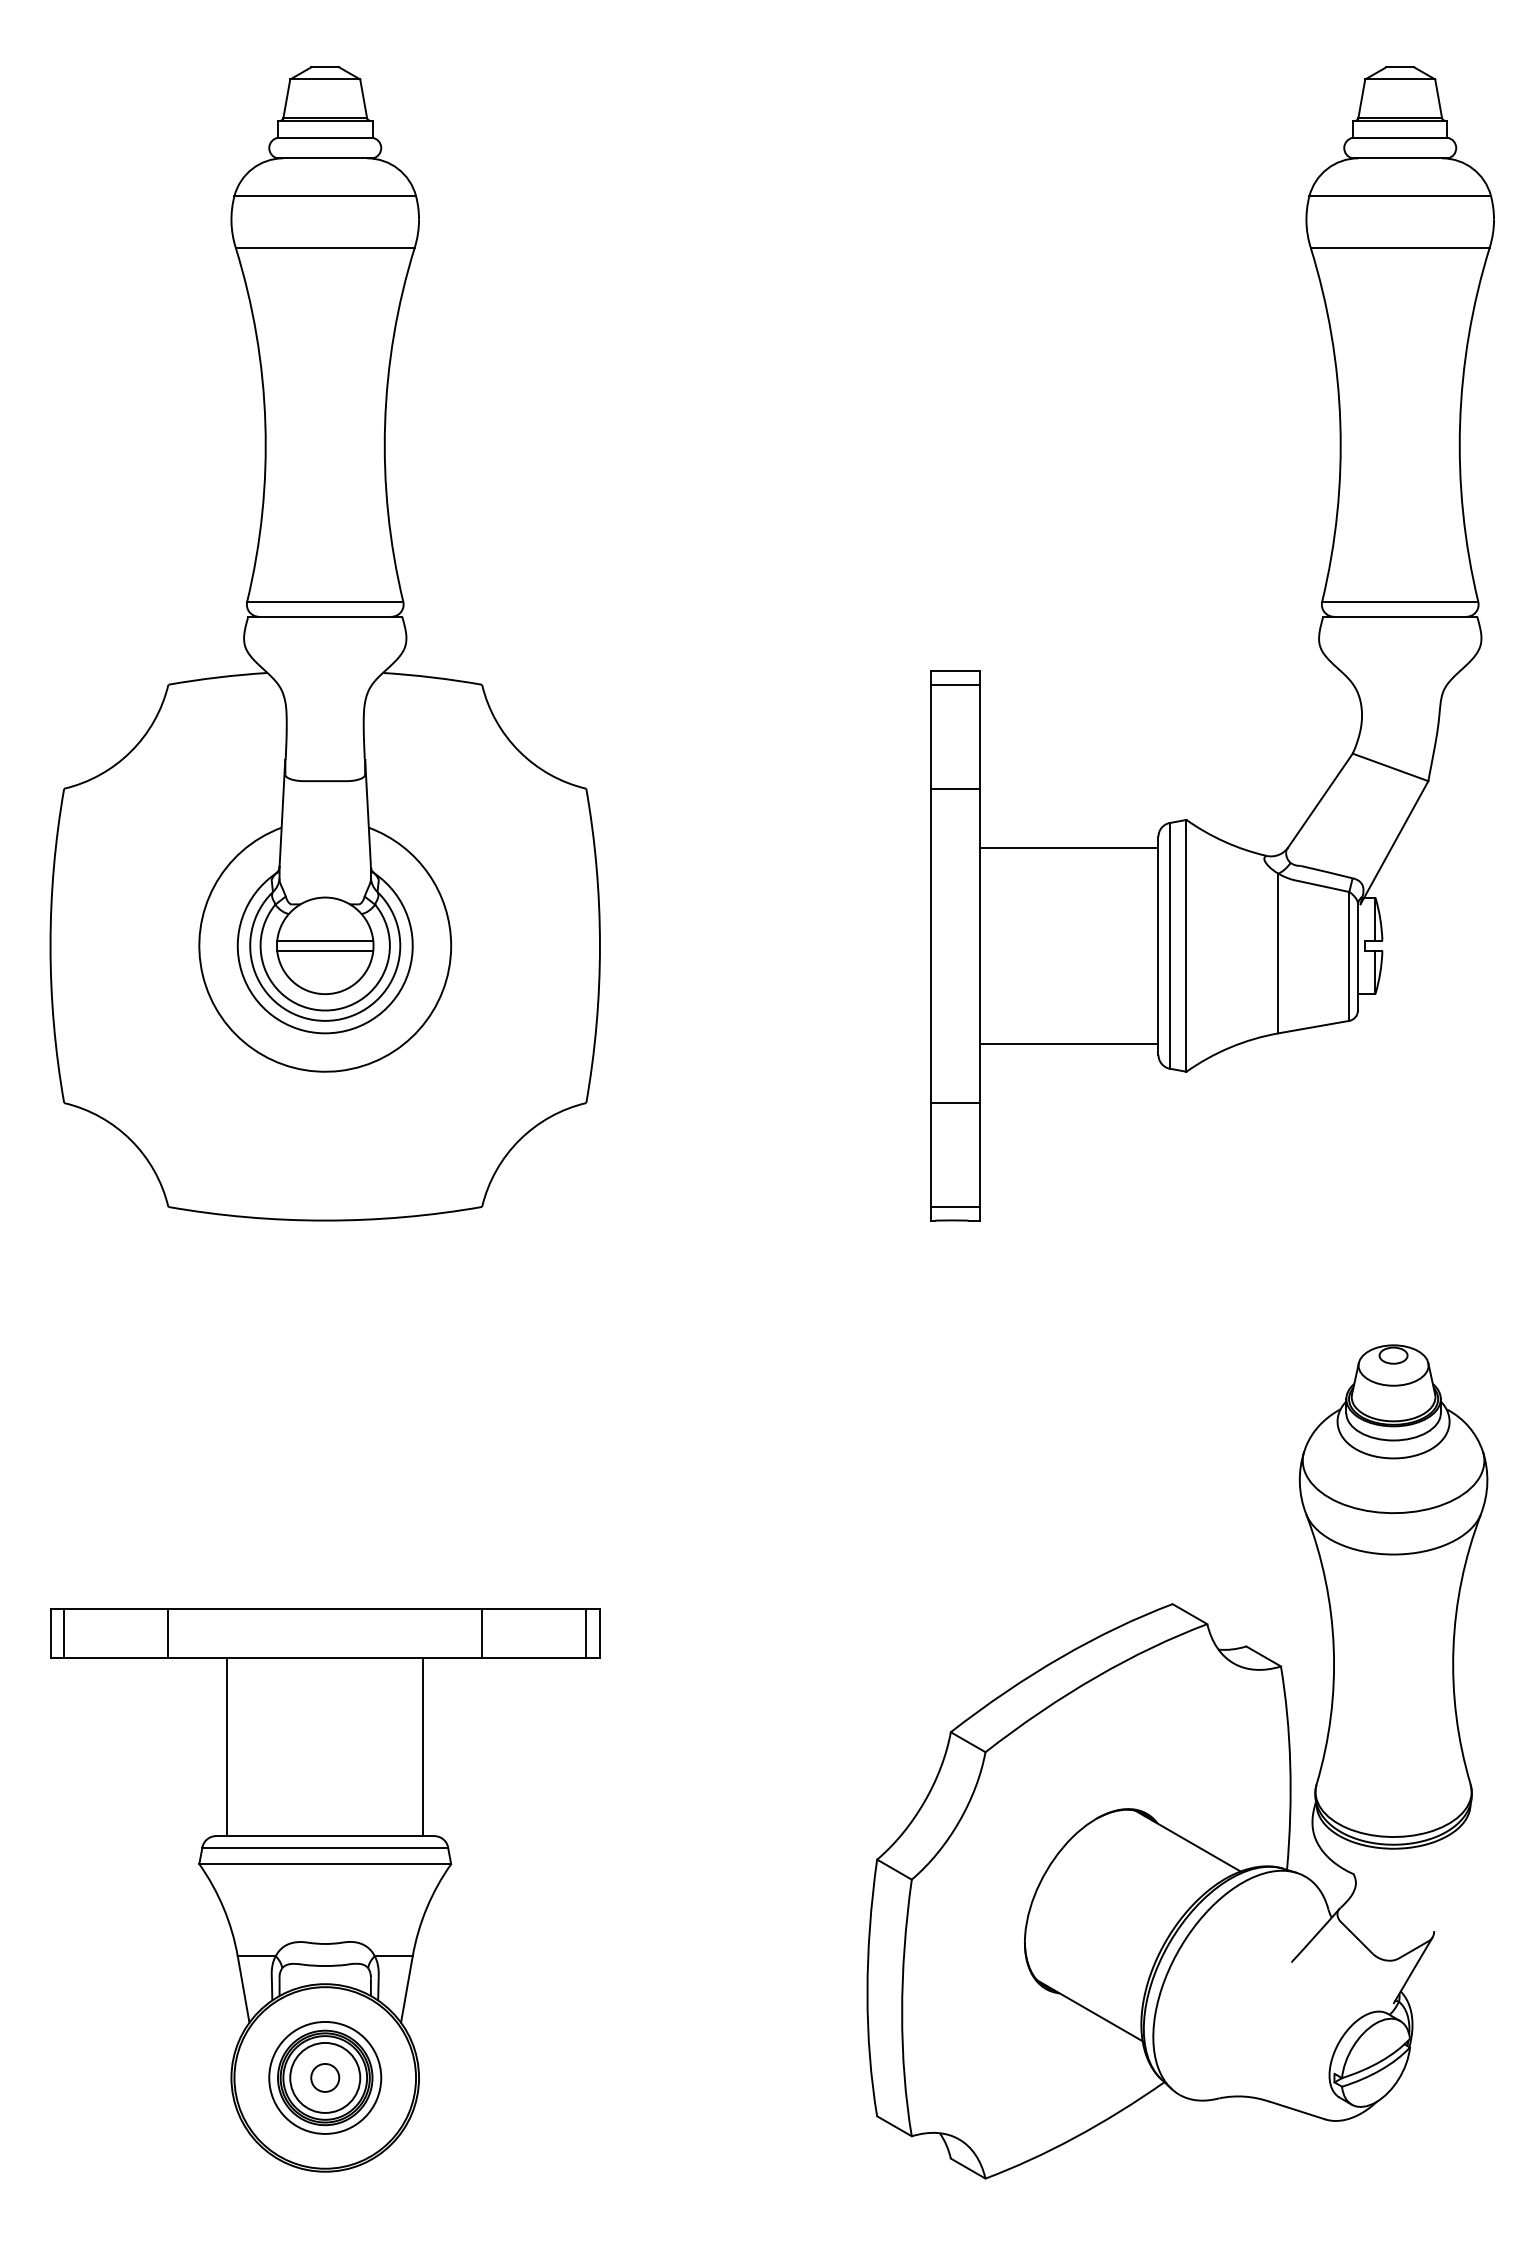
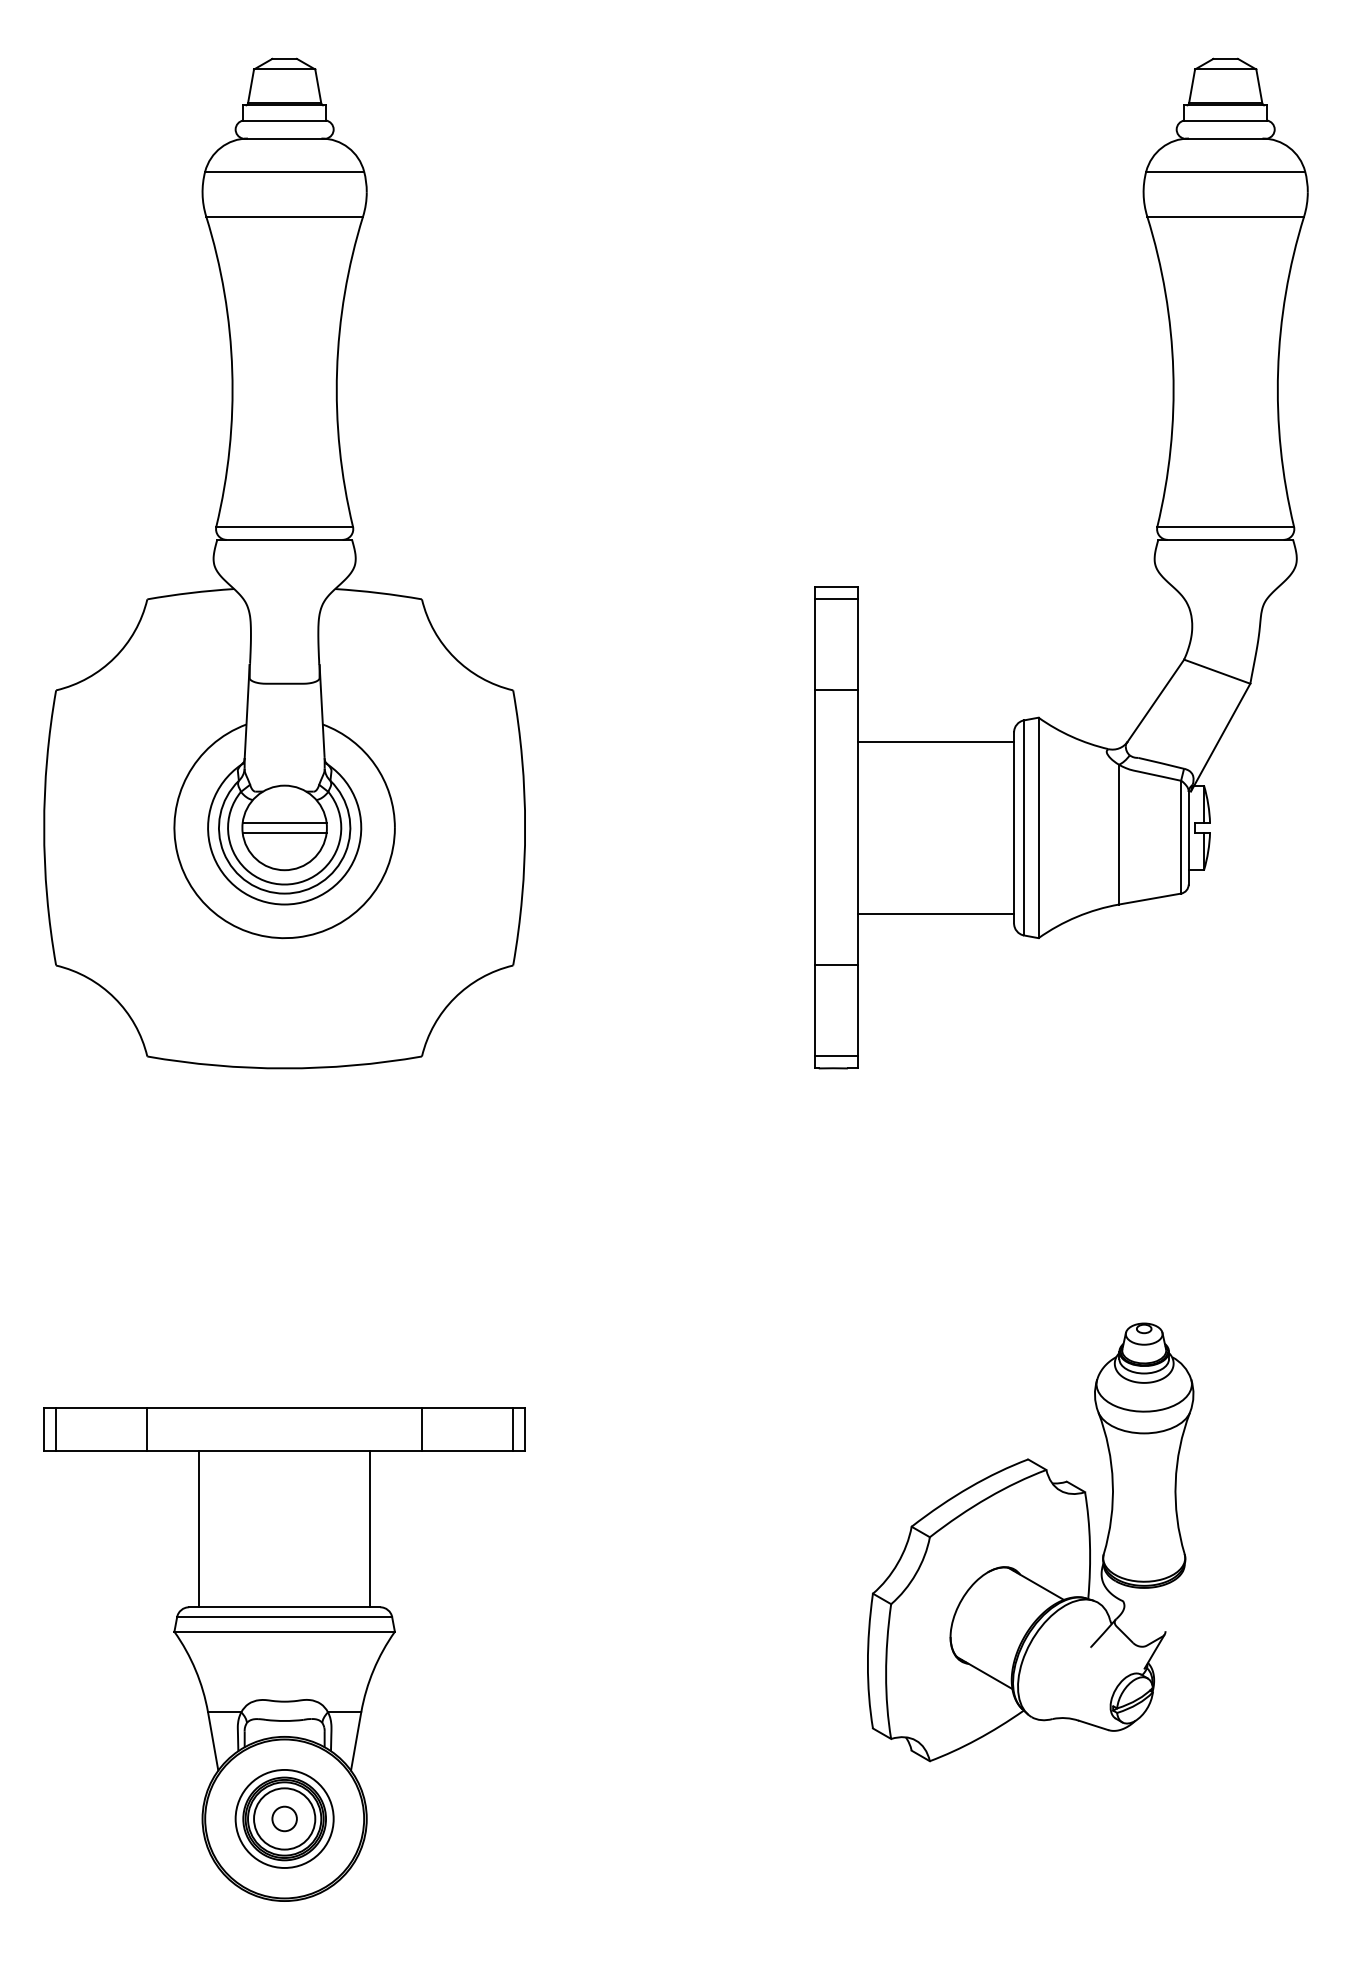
part: (1177, 1761) -> (1030, 1541), size x0.6

